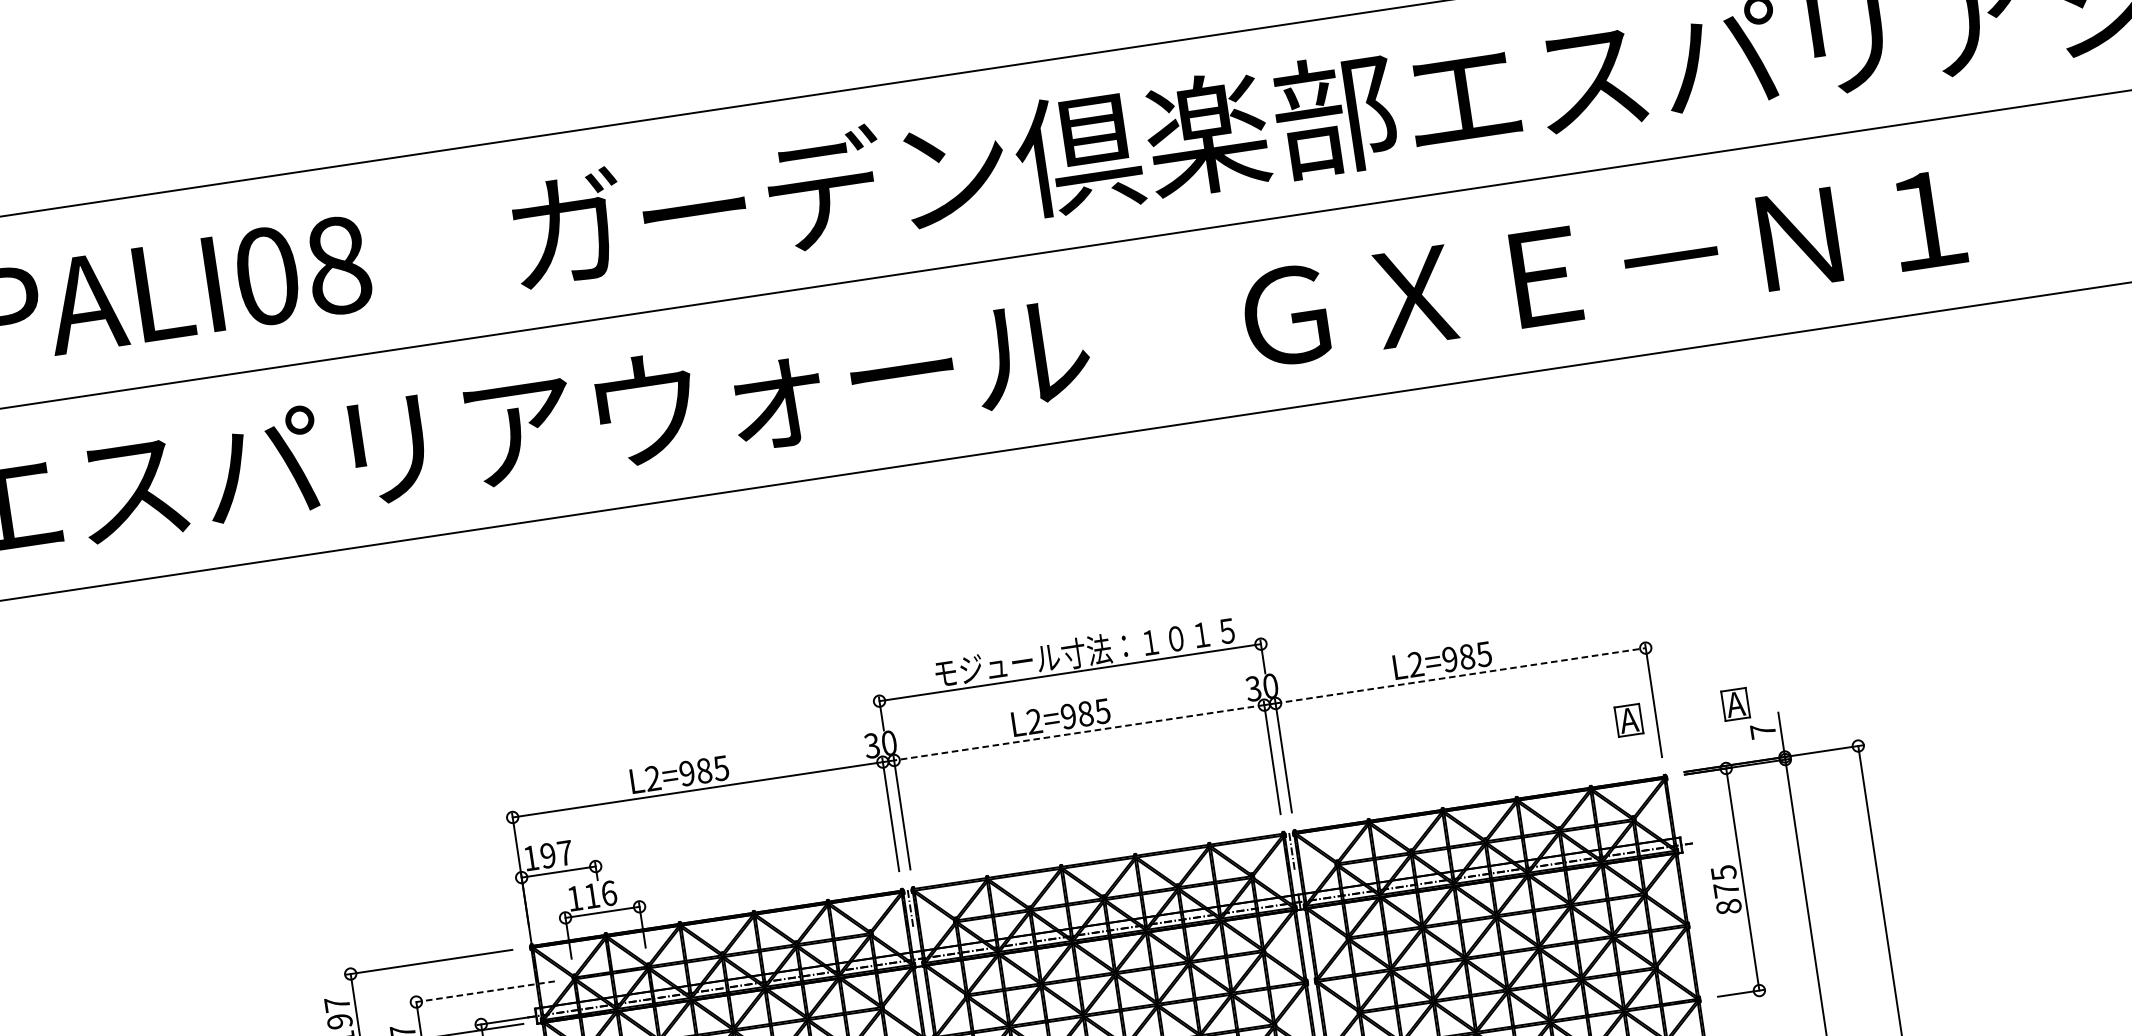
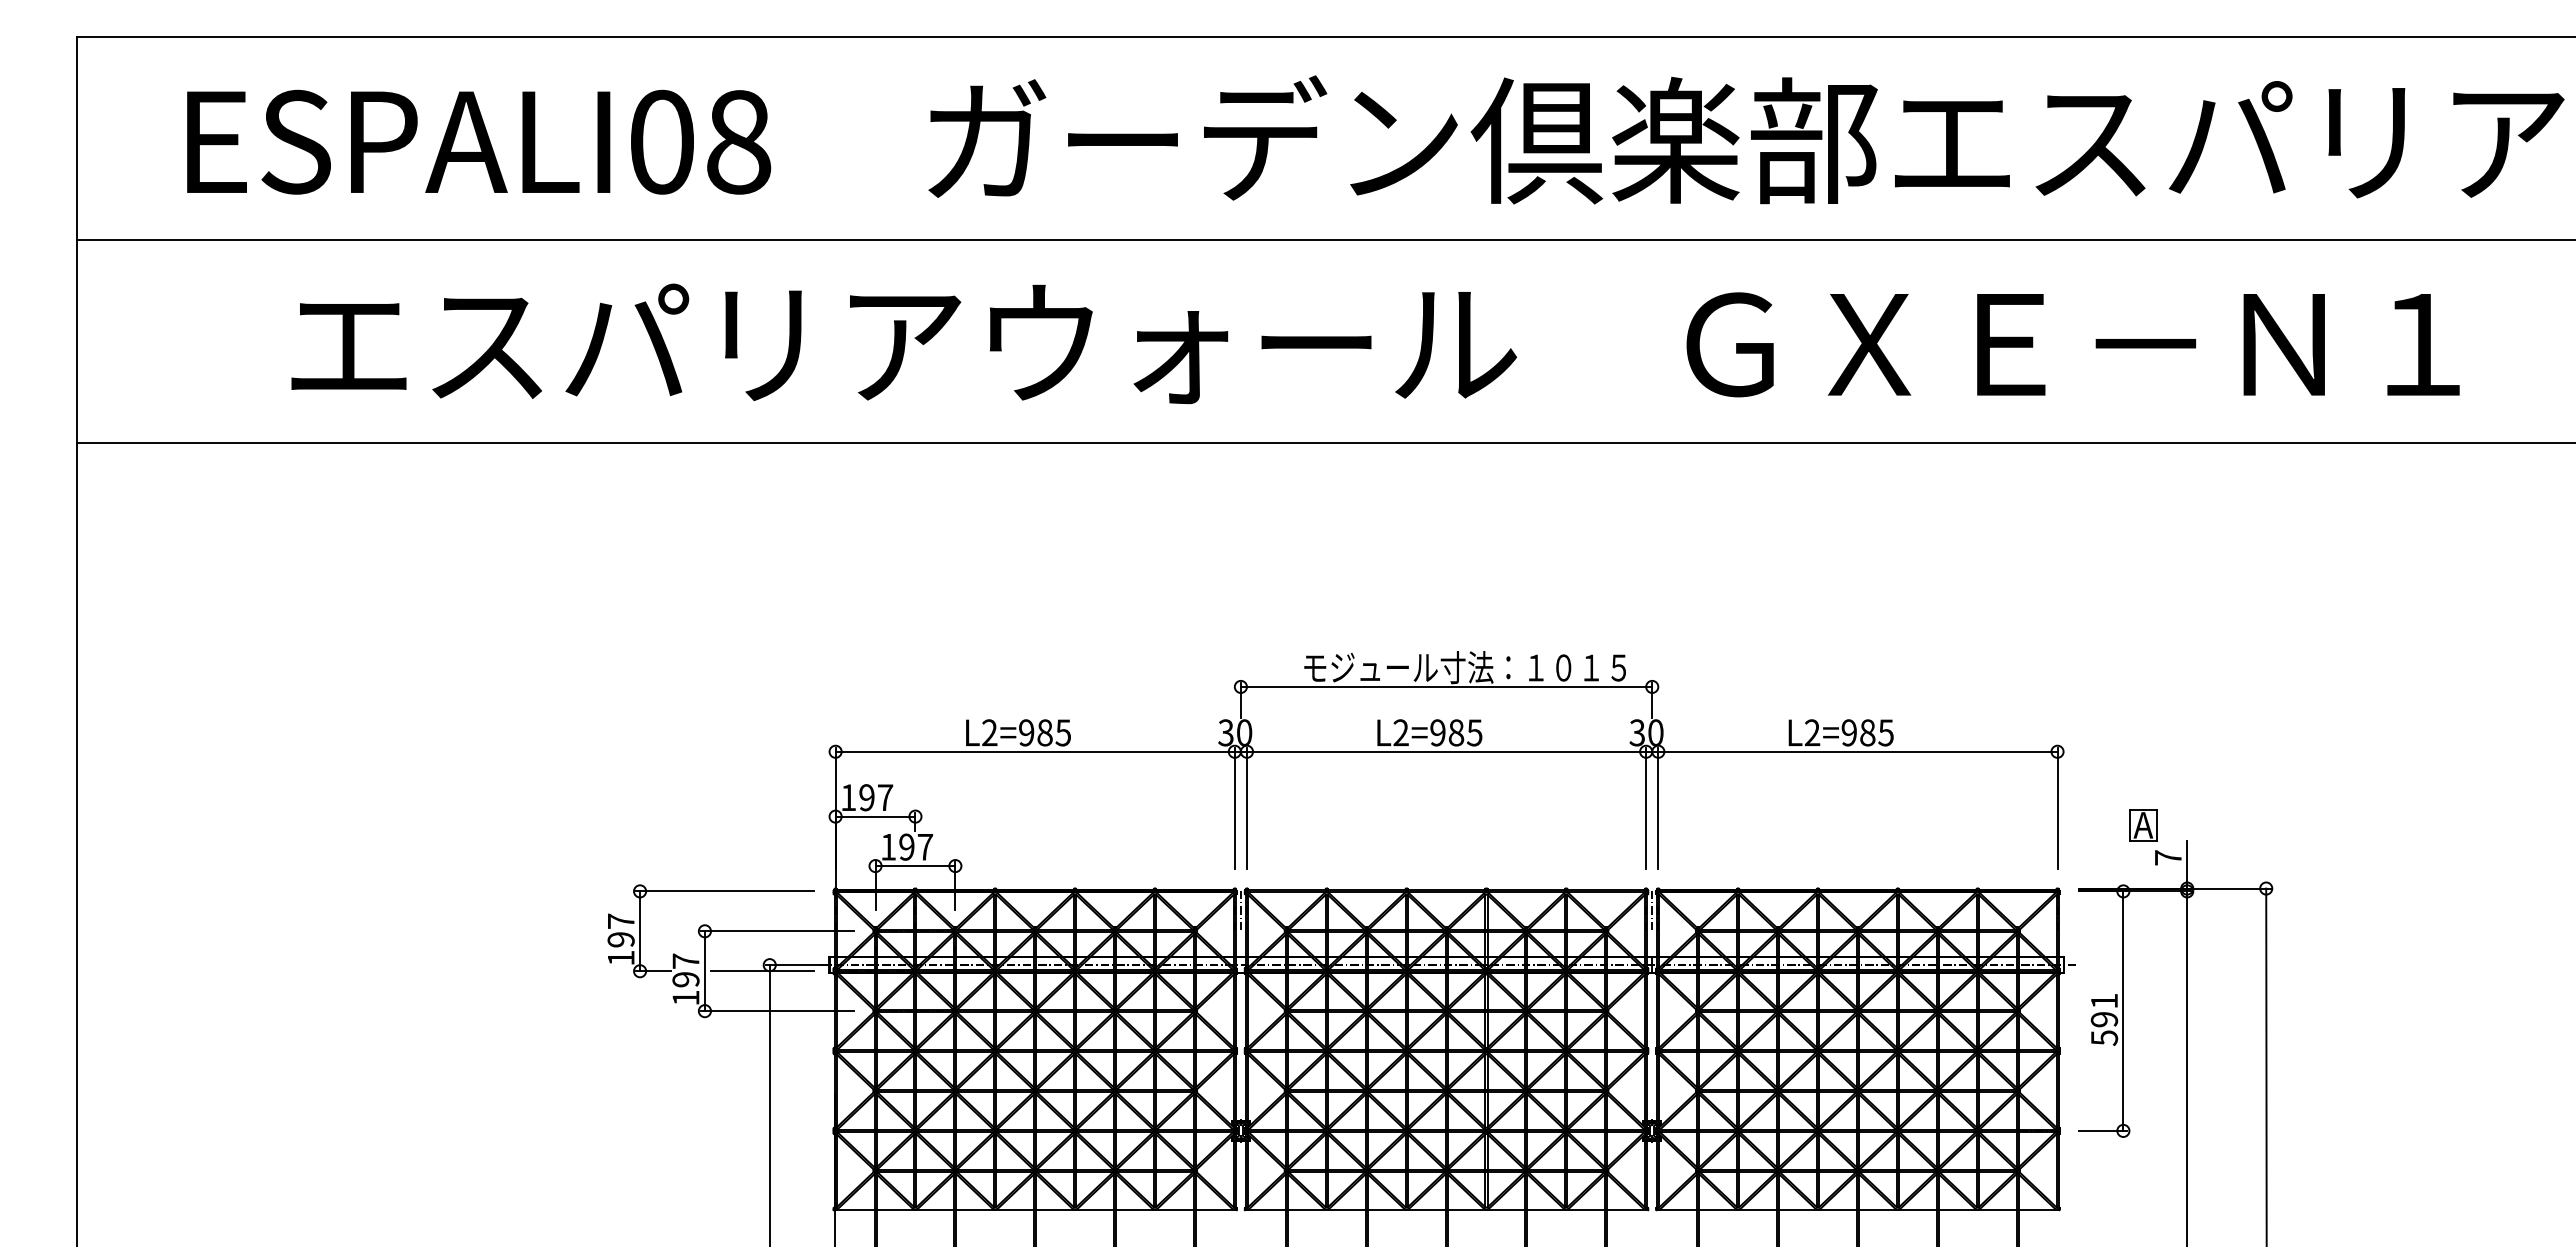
line: (1460, 675) -> (1857, 751), dashed -> solid
part: (1629, 720) -> (2028, 825), removed
line: (1079, 732) -> (1446, 751), dashed -> solid
text: (1726, 889) -> (2104, 1019), 875 -> 591
text: (600, 894) -> (916, 846), 116 -> 197
line: (483, 992) -> (777, 931), dashed -> solid

